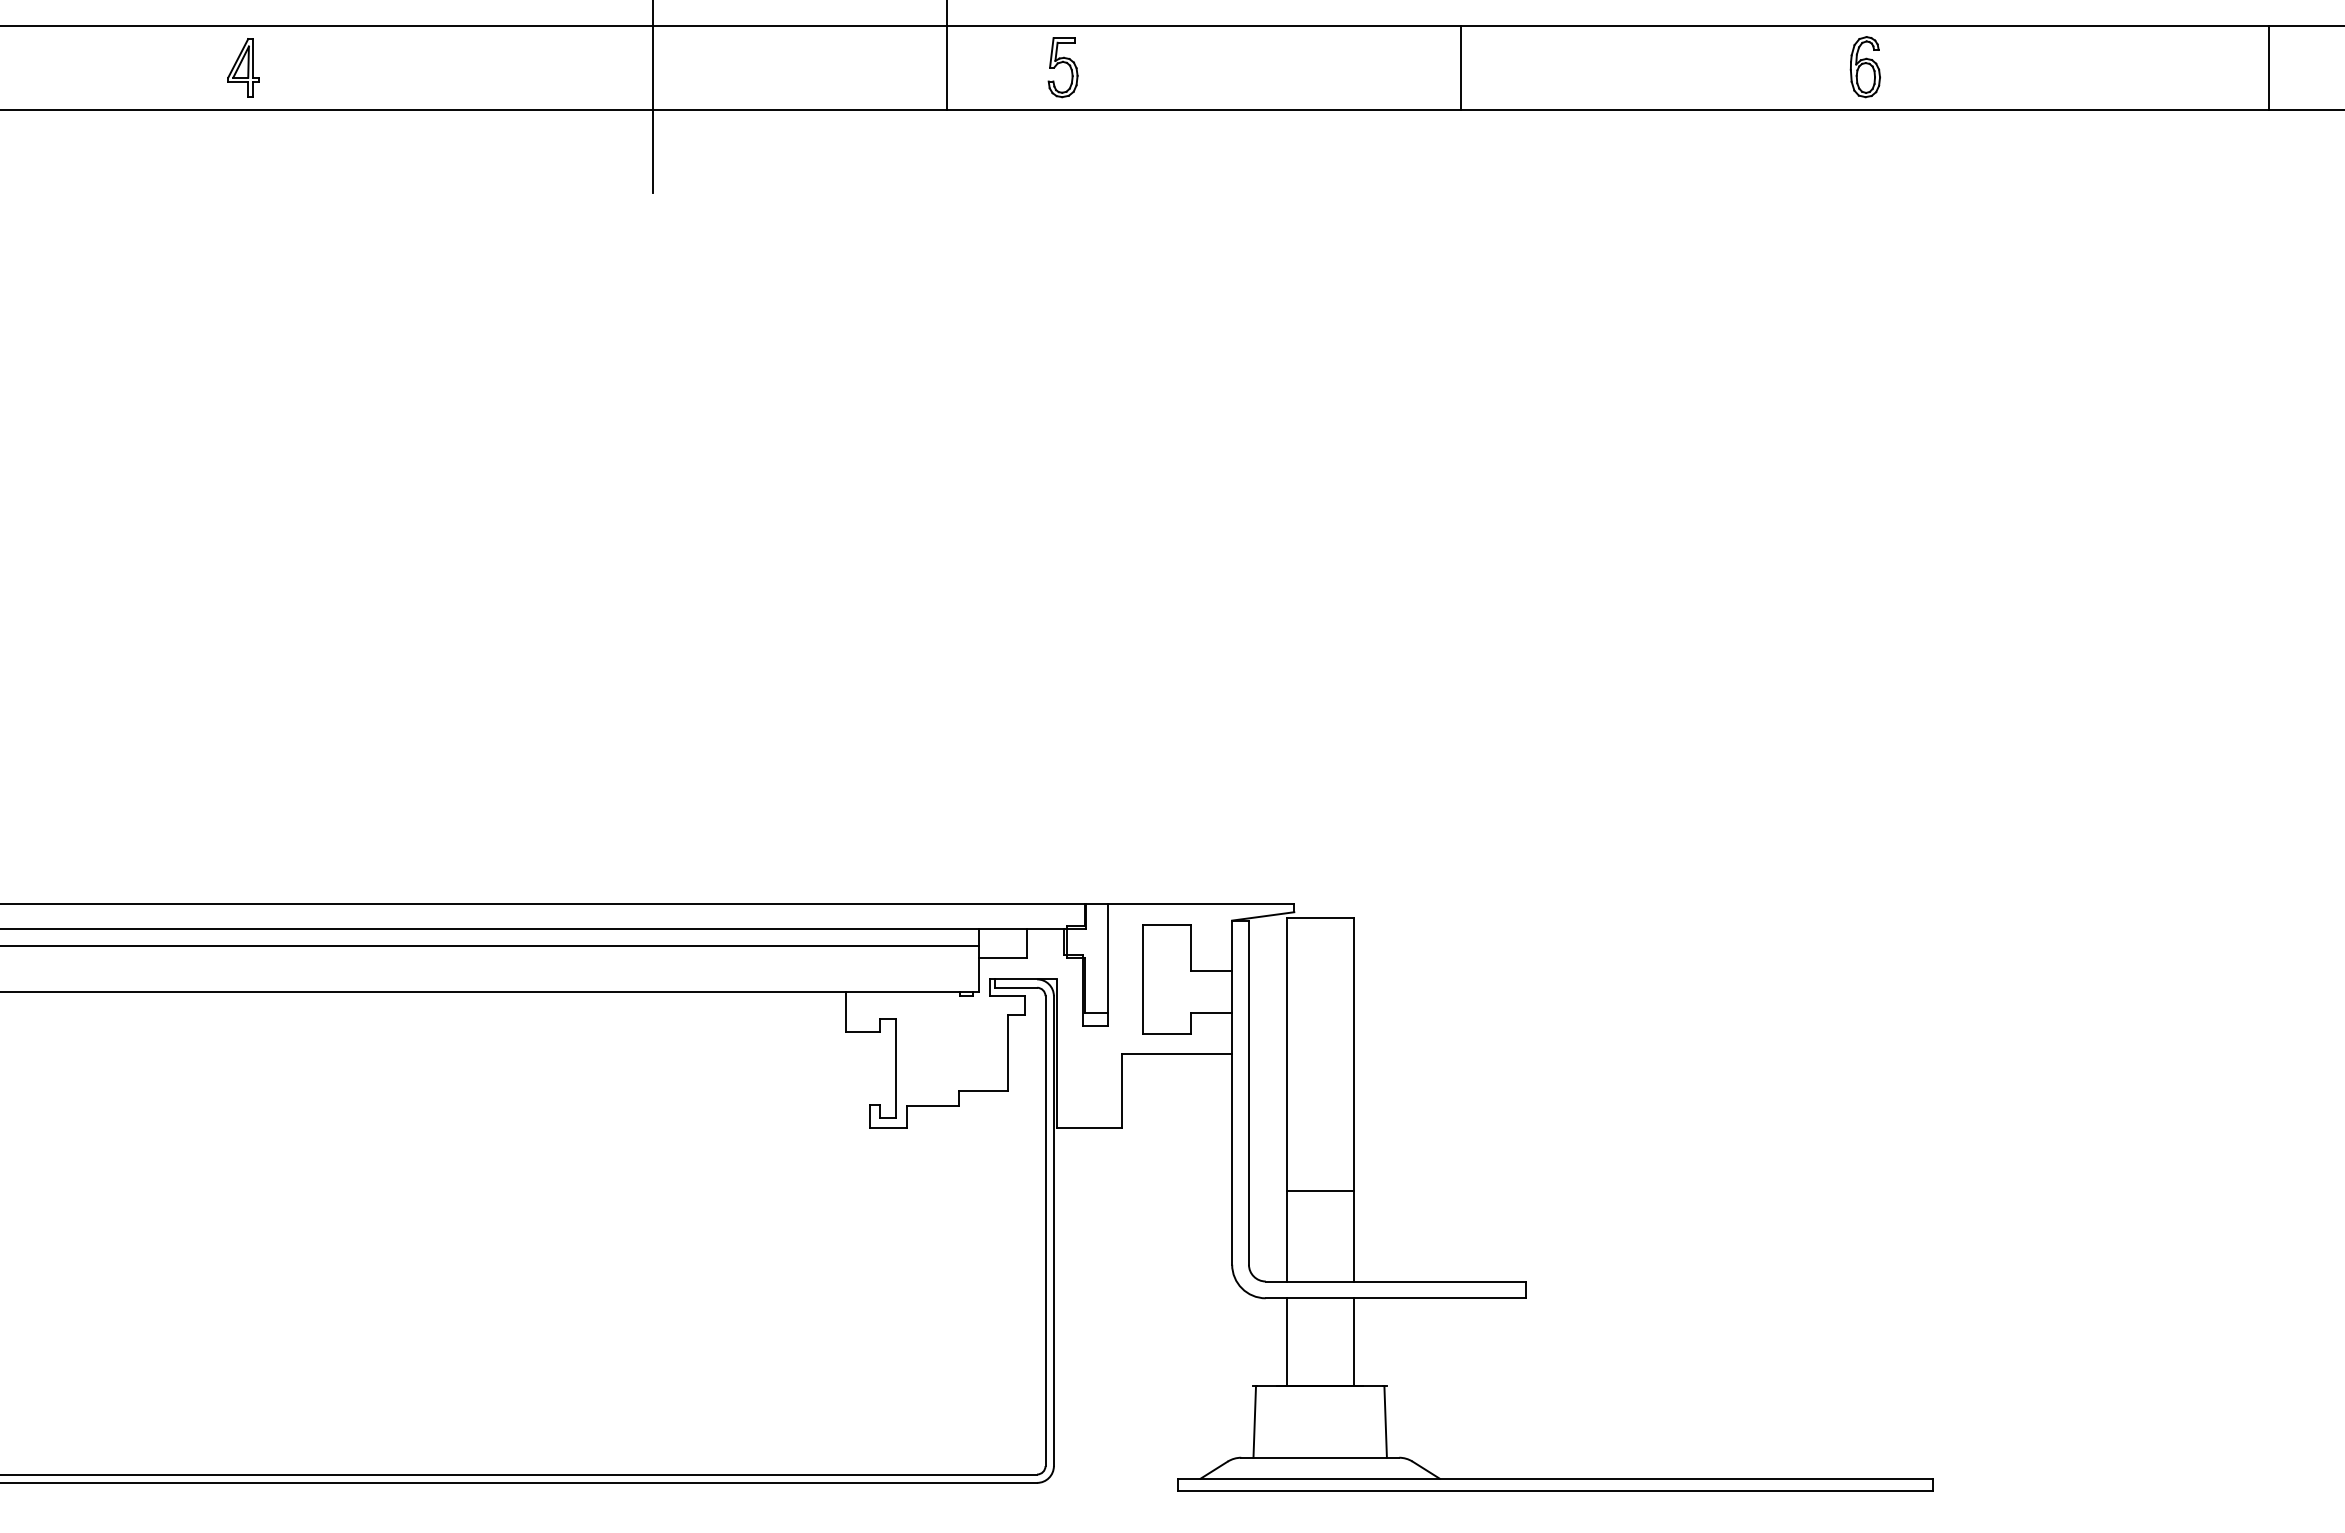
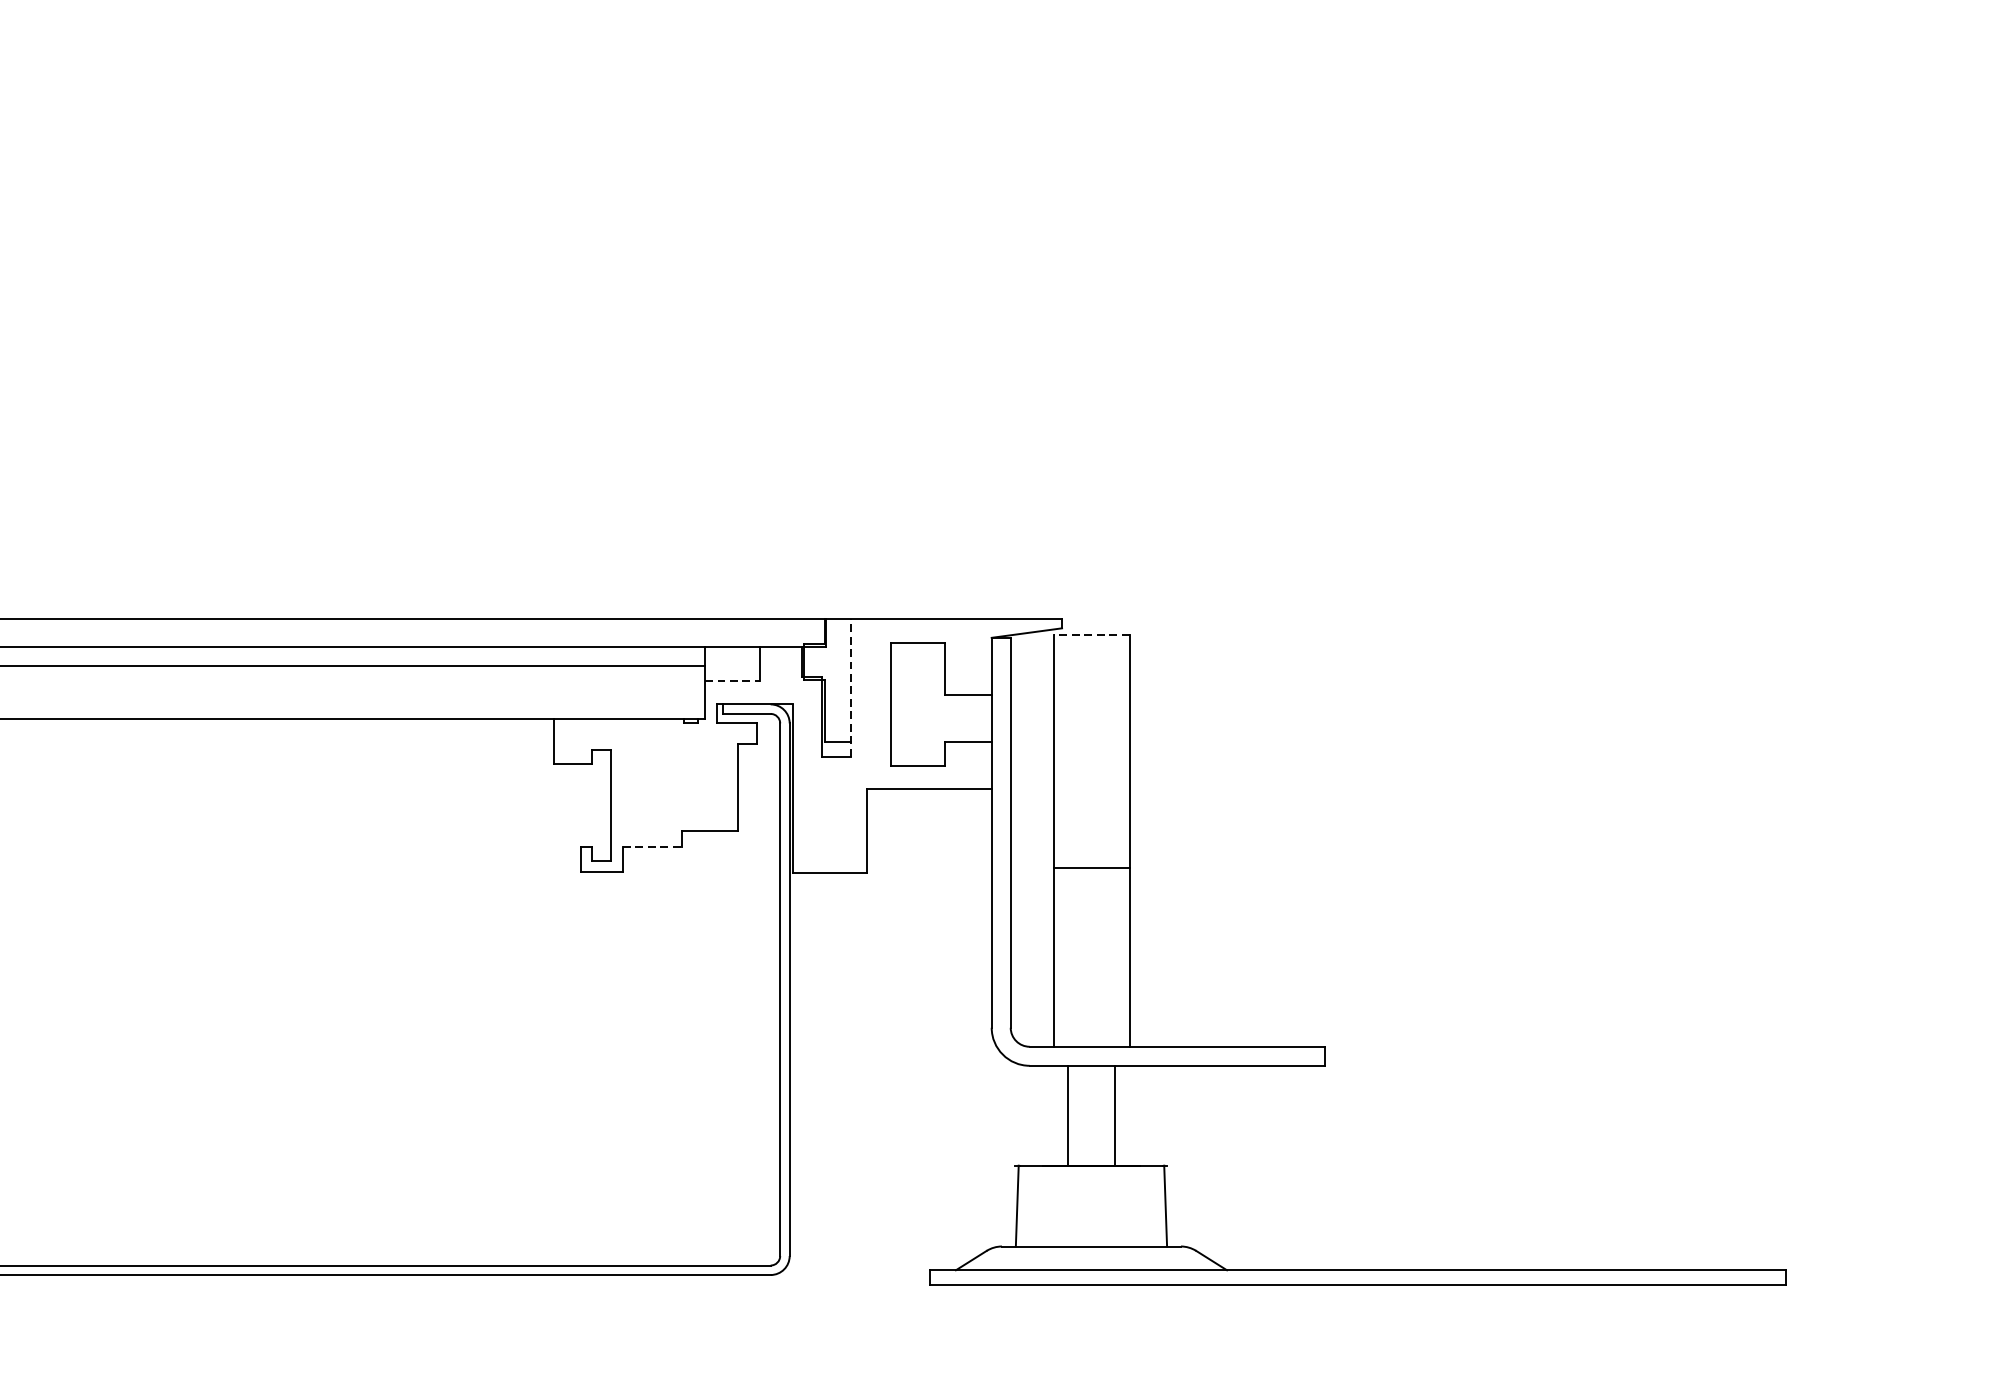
line: (1320, 918) -> (1091, 635), solid -> dashed
line: (1003, 958) -> (732, 680), solid -> dashed
line: (1107, 964) -> (850, 687), solid -> dashed
line: (933, 1105) -> (653, 847), solid -> dashed
line: (1319, 1190) -> (1090, 867), moved
line: (1286, 1342) -> (1114, 1115), moved
line: (1353, 1342) -> (1068, 1115), moved

